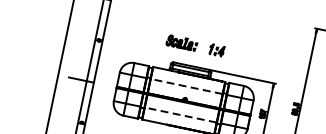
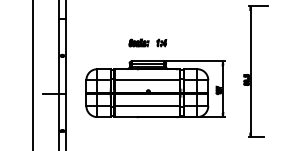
part: (195, 45) -> (147, 42), size x0.71
line: (186, 86) -> (147, 80), dashed -> solid
line: (180, 115) -> (147, 106), dashed -> solid

